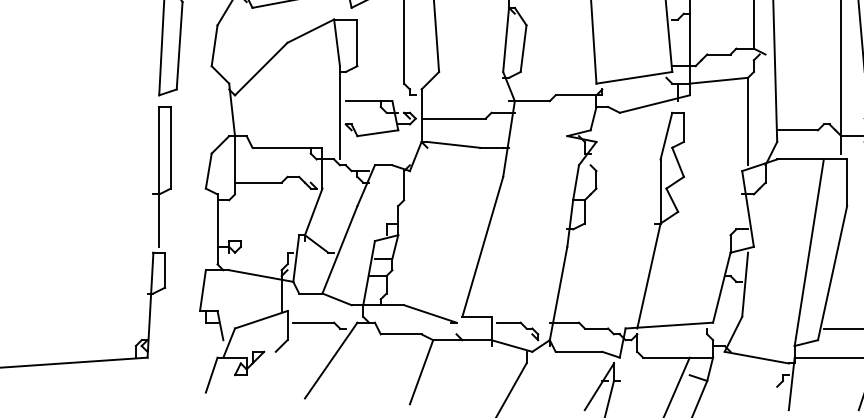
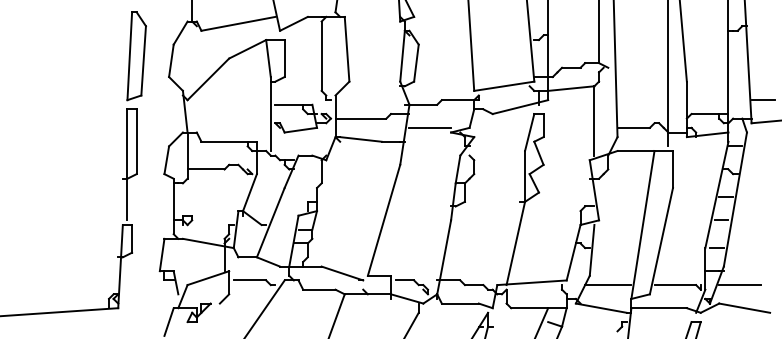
line: (541, 129) -> (430, 127), added
line: (765, 329) -> (608, 285), added

